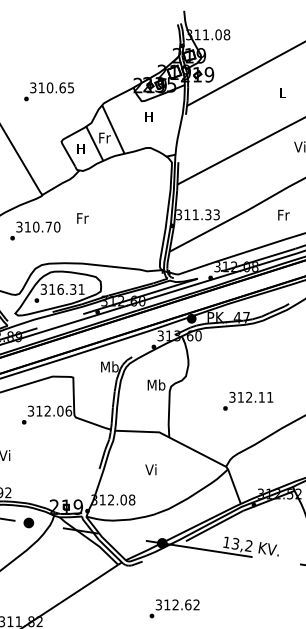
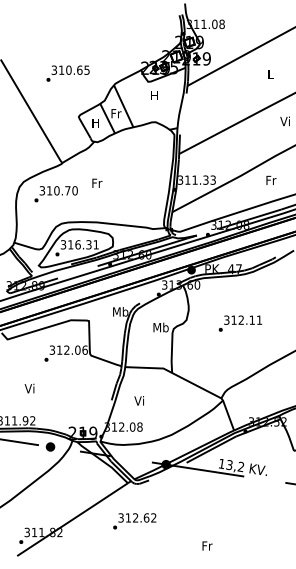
text: (248, 401) -> (240, 323), moved
text: (150, 469) -> (138, 400), moved
text: (174, 609) -> (134, 521), moved

